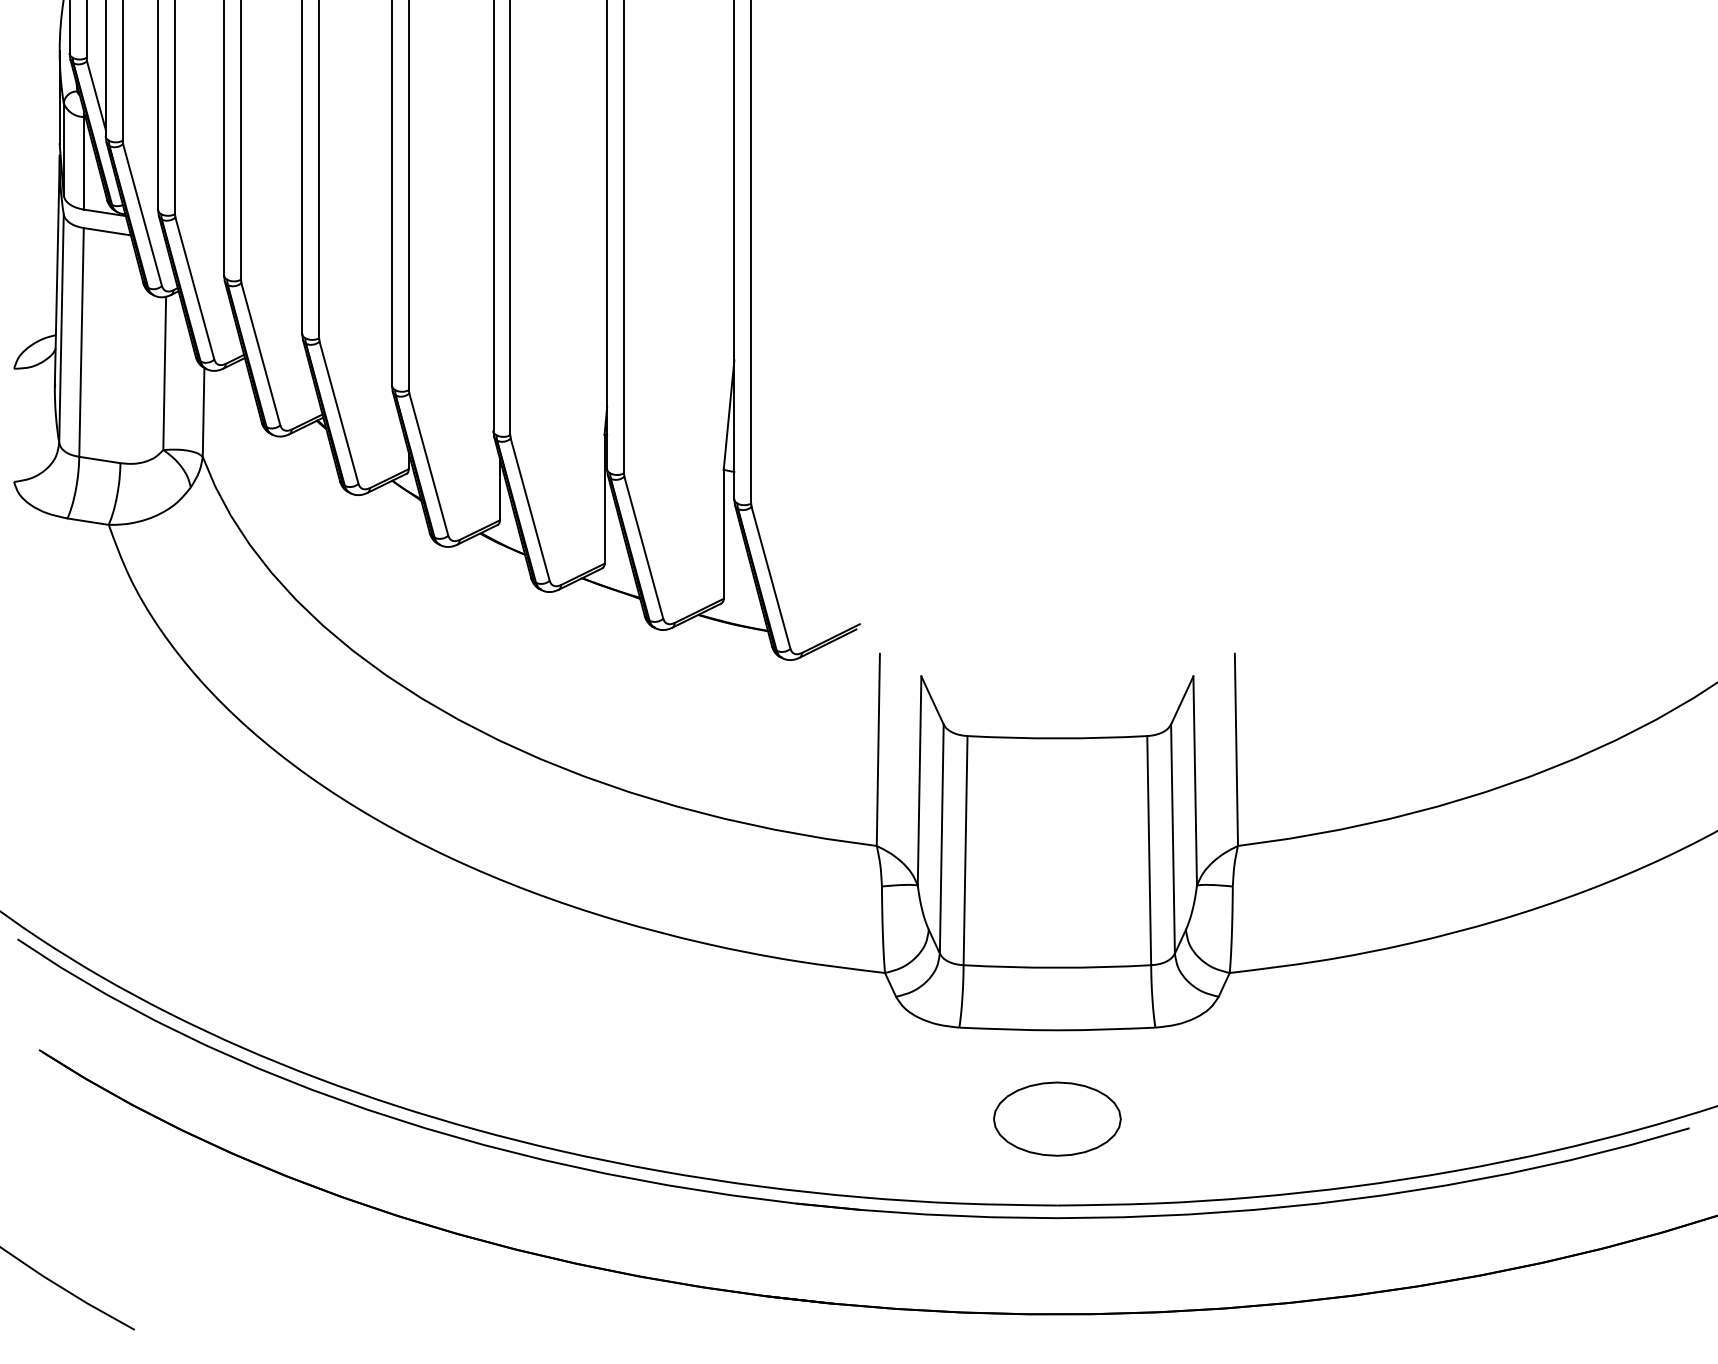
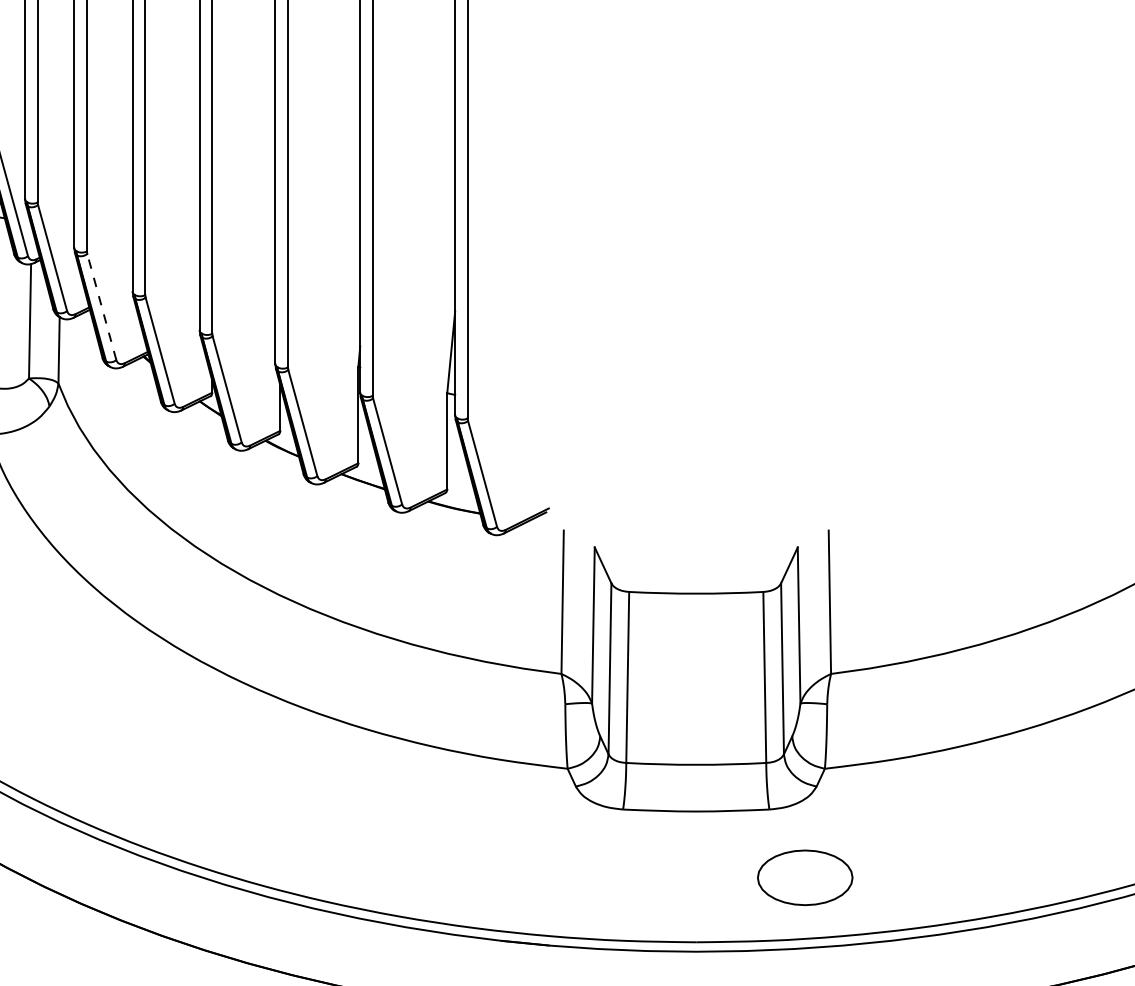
line: (260, 354) -> (101, 307), solid -> dashed
part: (1057, 1118) -> (805, 877), moved

